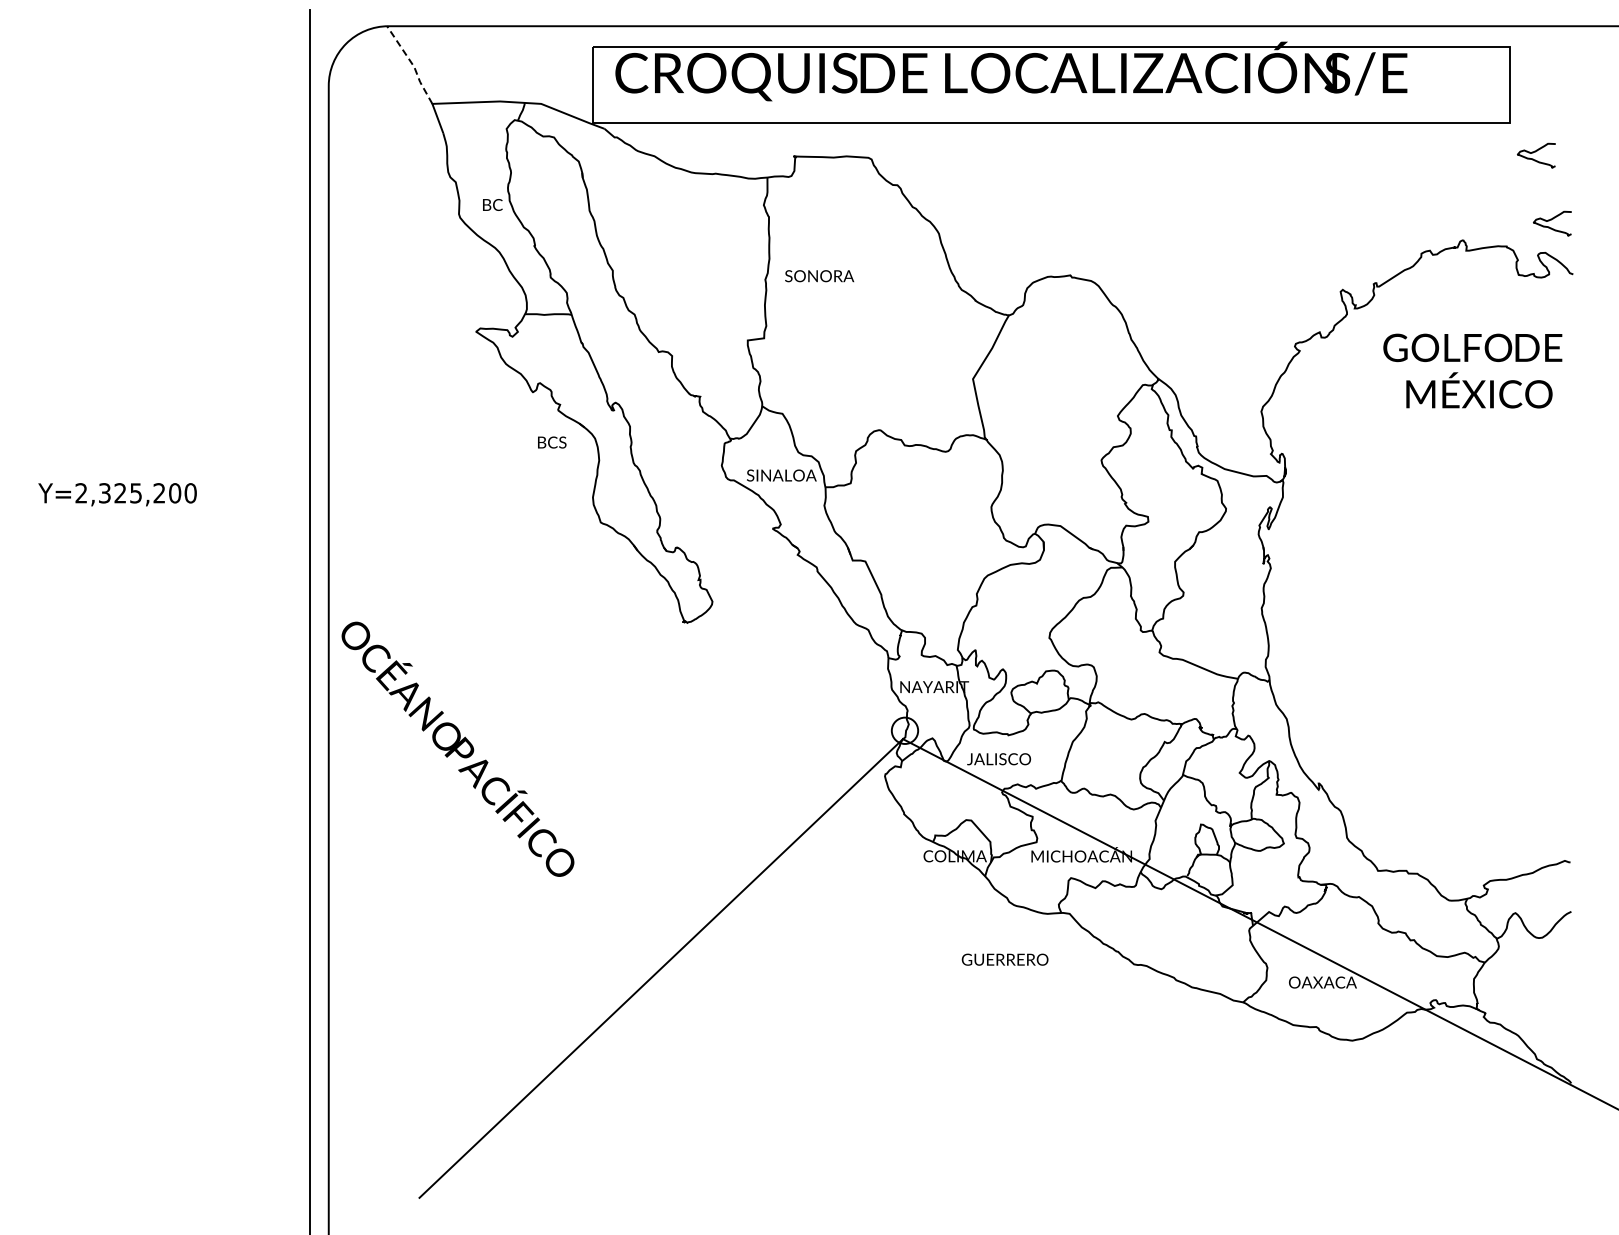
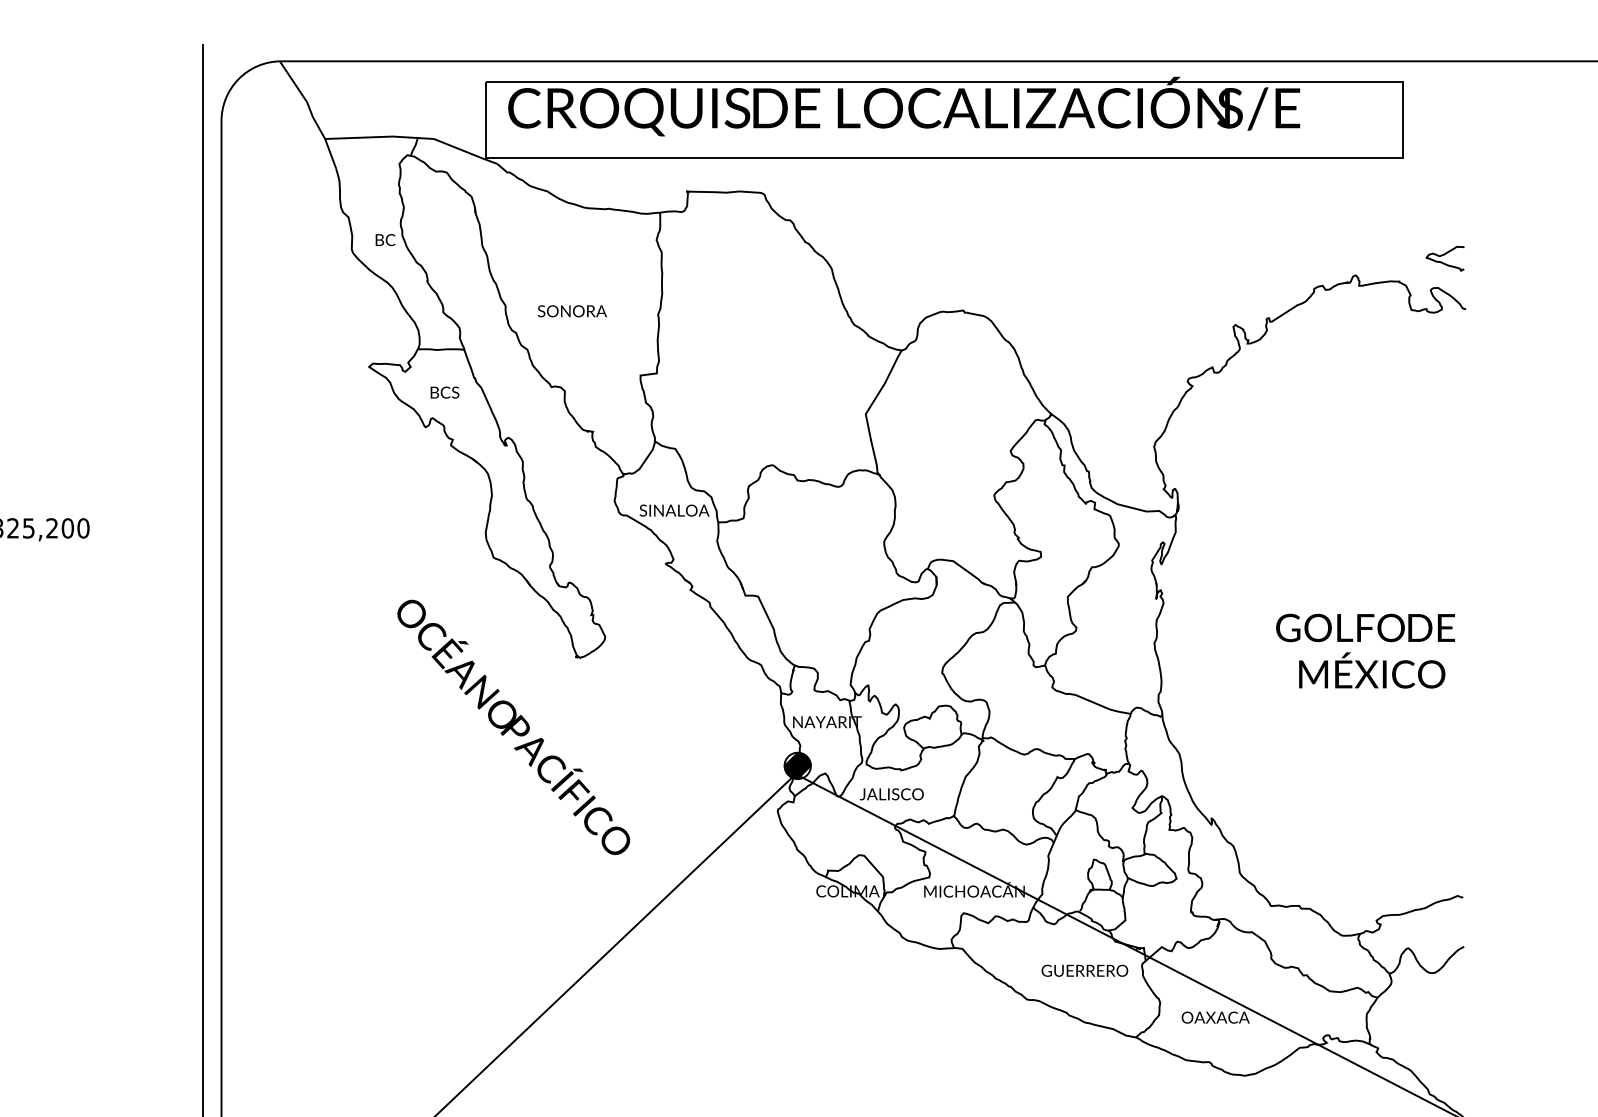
line: (412, 64) -> (305, 99), dashed -> solid
curve: (1535, 152) -> (1428, 187), removed
text: (819, 276) -> (572, 311), moved
text: (1472, 370) -> (1365, 650), moved
text: (552, 442) -> (445, 392), moved
hatch: (904, 730) -> (797, 765), added
text: (457, 748) -> (513, 726), moved
text: (1004, 959) -> (1084, 970), moved

